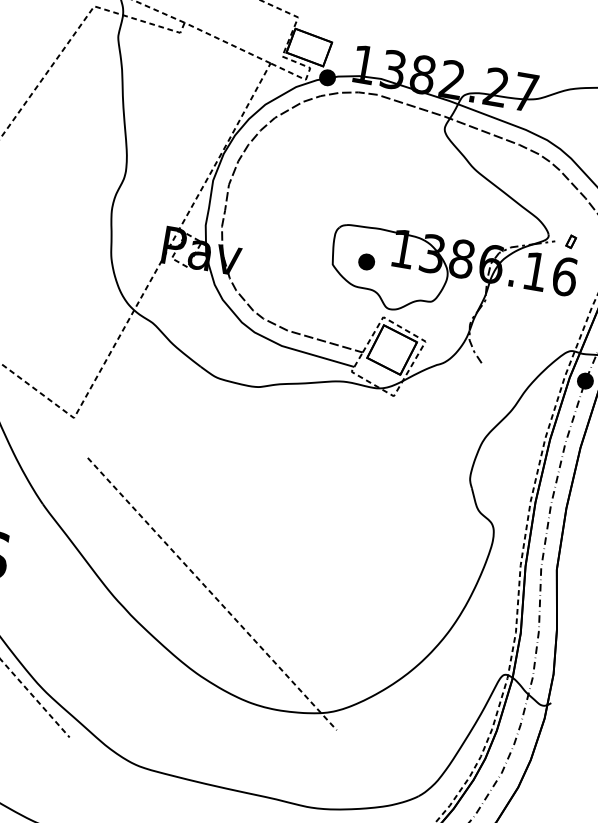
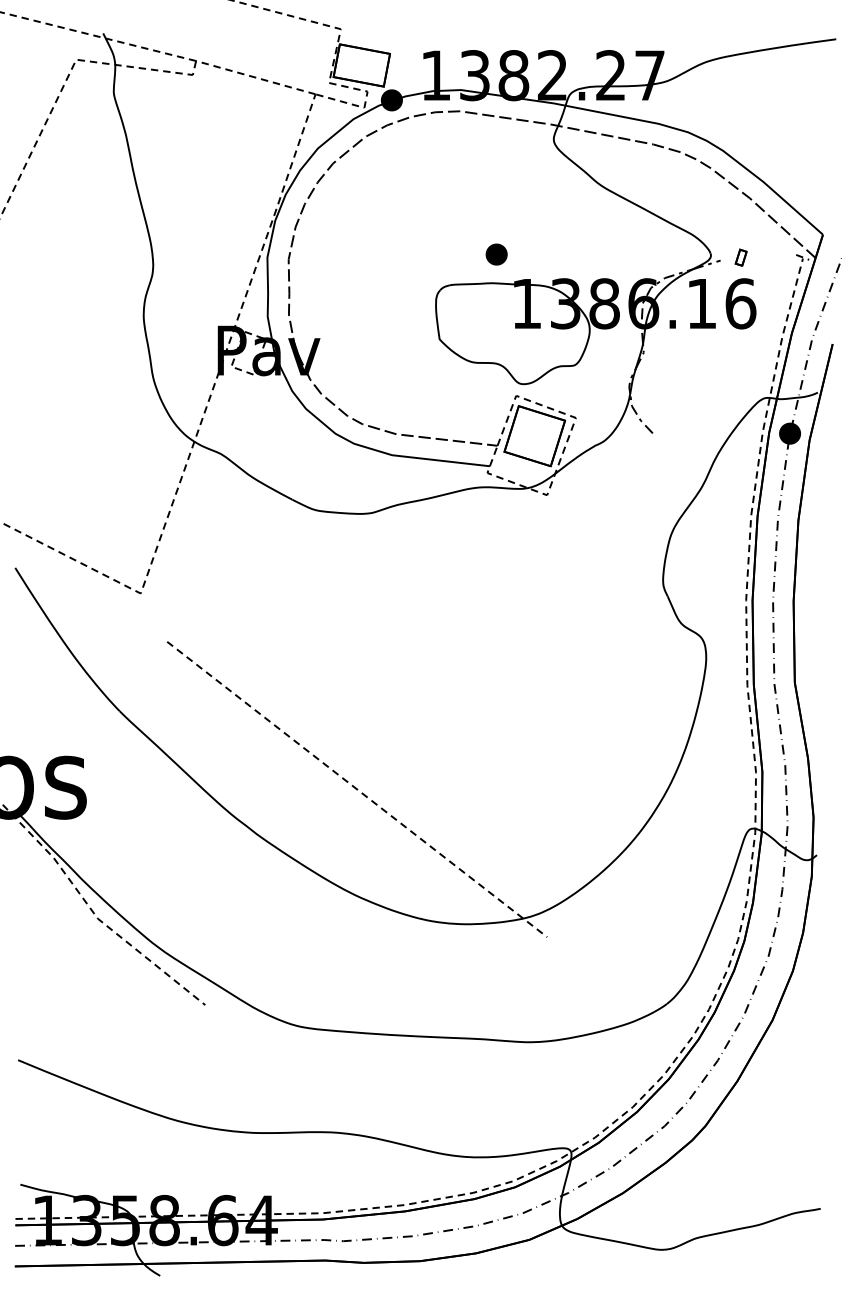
part: (366, 261) -> (496, 254), moved

